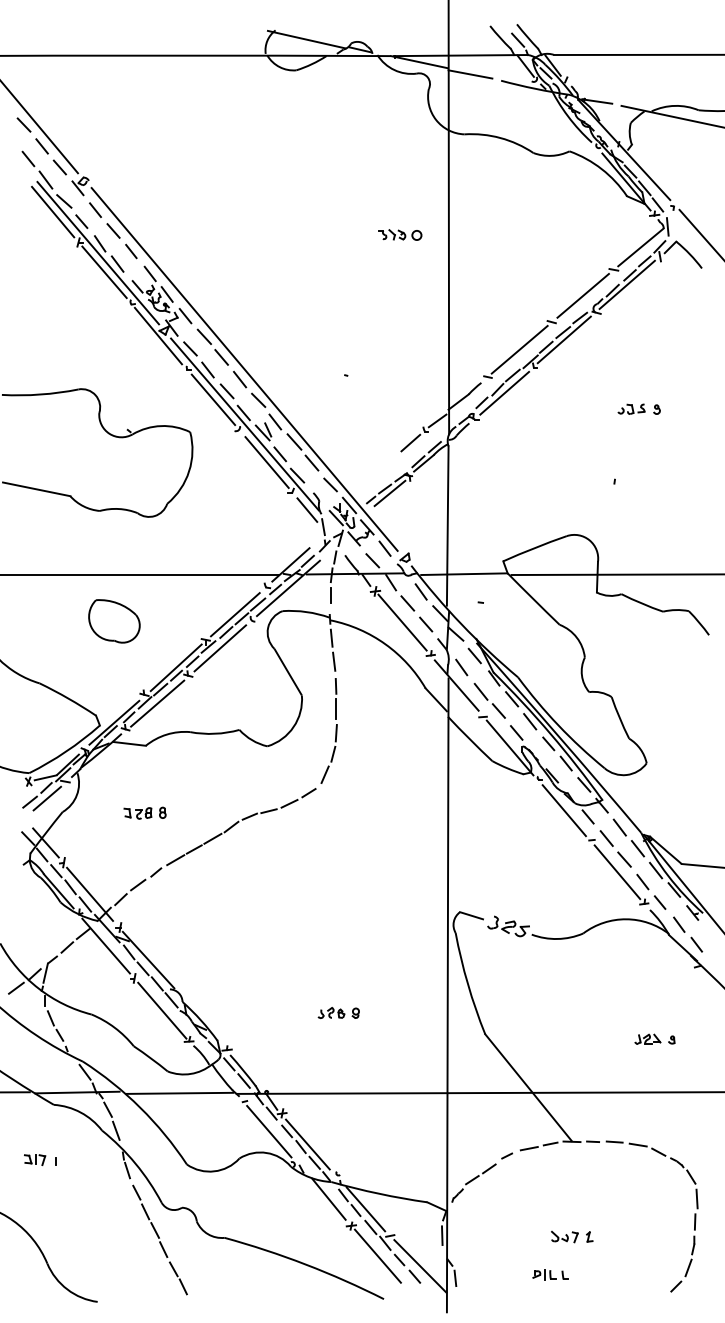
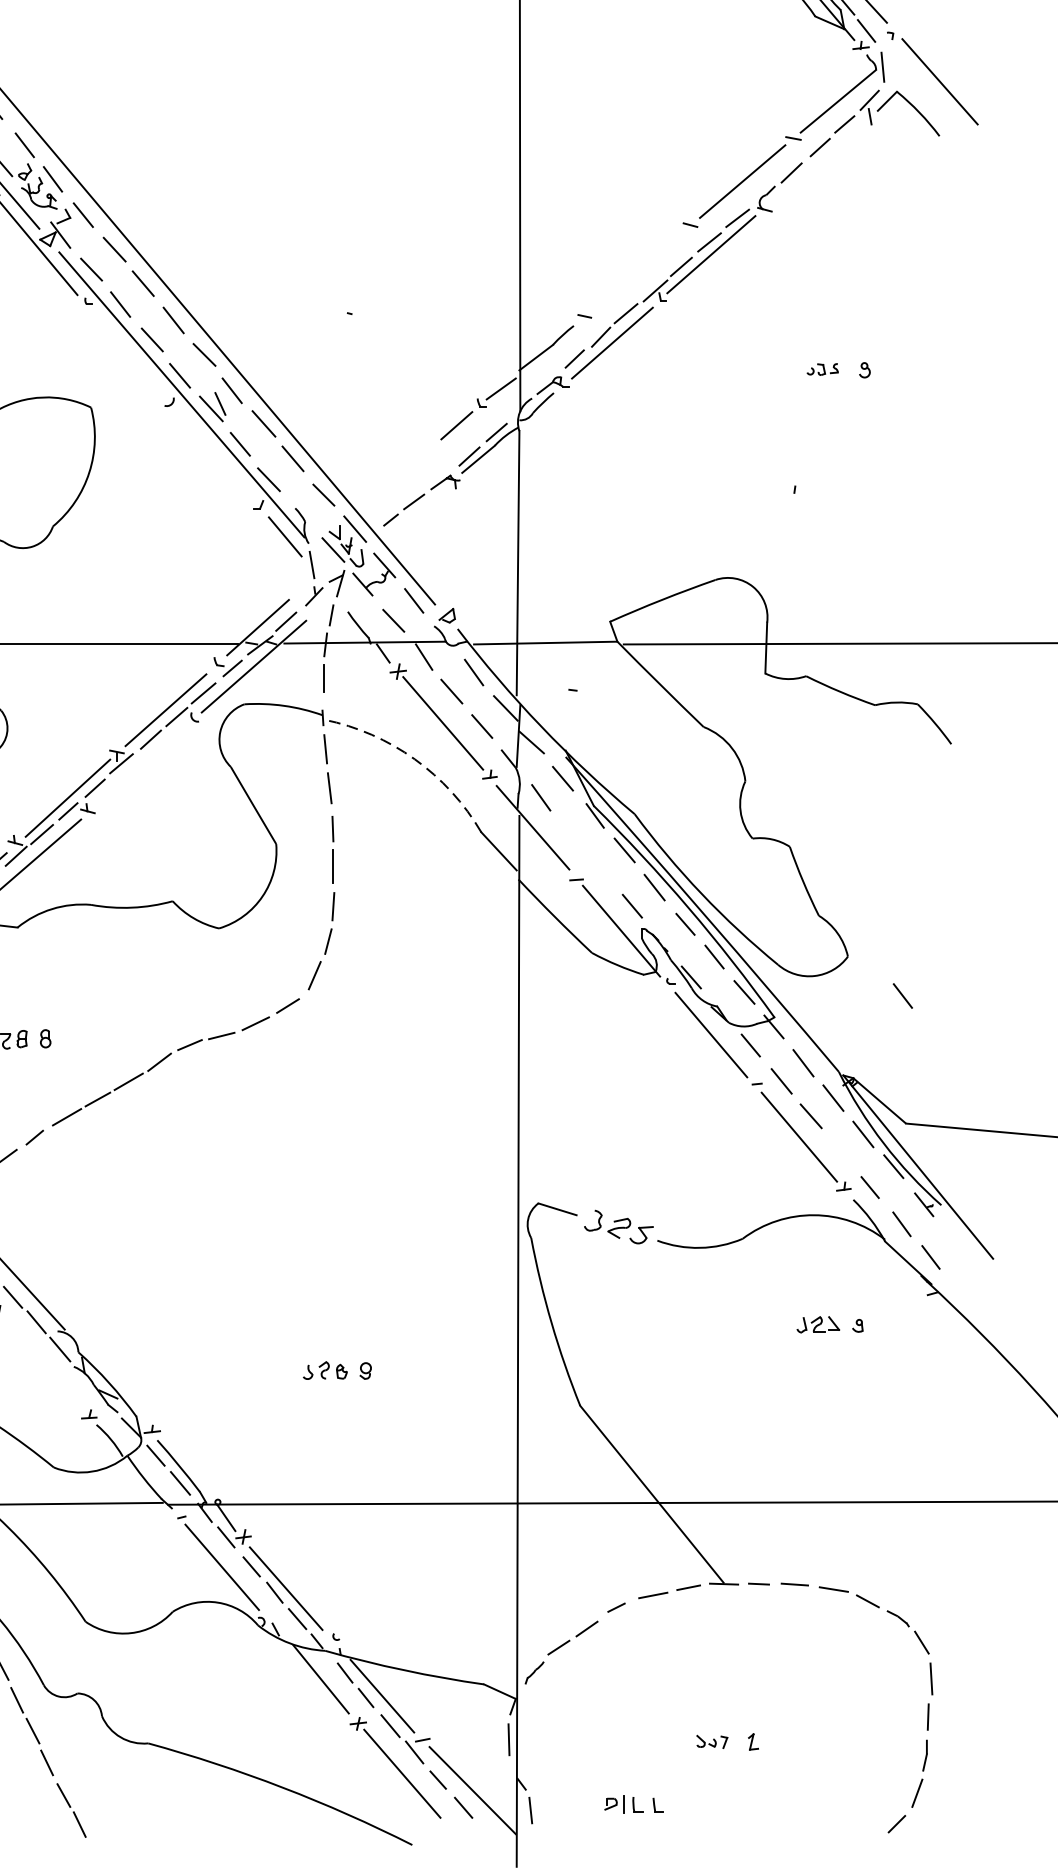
part: (400, 234) -> (439, 79), removed
line: (626, 284) -> (814, 162), removed
line: (519, 349) -> (637, 270), removed
line: (213, 399) -> (129, 353), removed
part: (631, 408) -> (822, 368), size x0.7
line: (266, 462) -> (217, 457), removed
line: (389, 493) -> (421, 509), removed
arc: (385, 644) -> (414, 759), solid -> dashed
line: (220, 648) -> (141, 766), removed
part: (489, 700) -> (587, 852), removed
line: (642, 881) -> (902, 995), moved
line: (162, 1010) -> (45, 1366), removed
part: (654, 1038) -> (829, 1323), moved
part: (564, 1236) -> (711, 1741), size x0.7
part: (550, 1274) -> (633, 1804), moved

